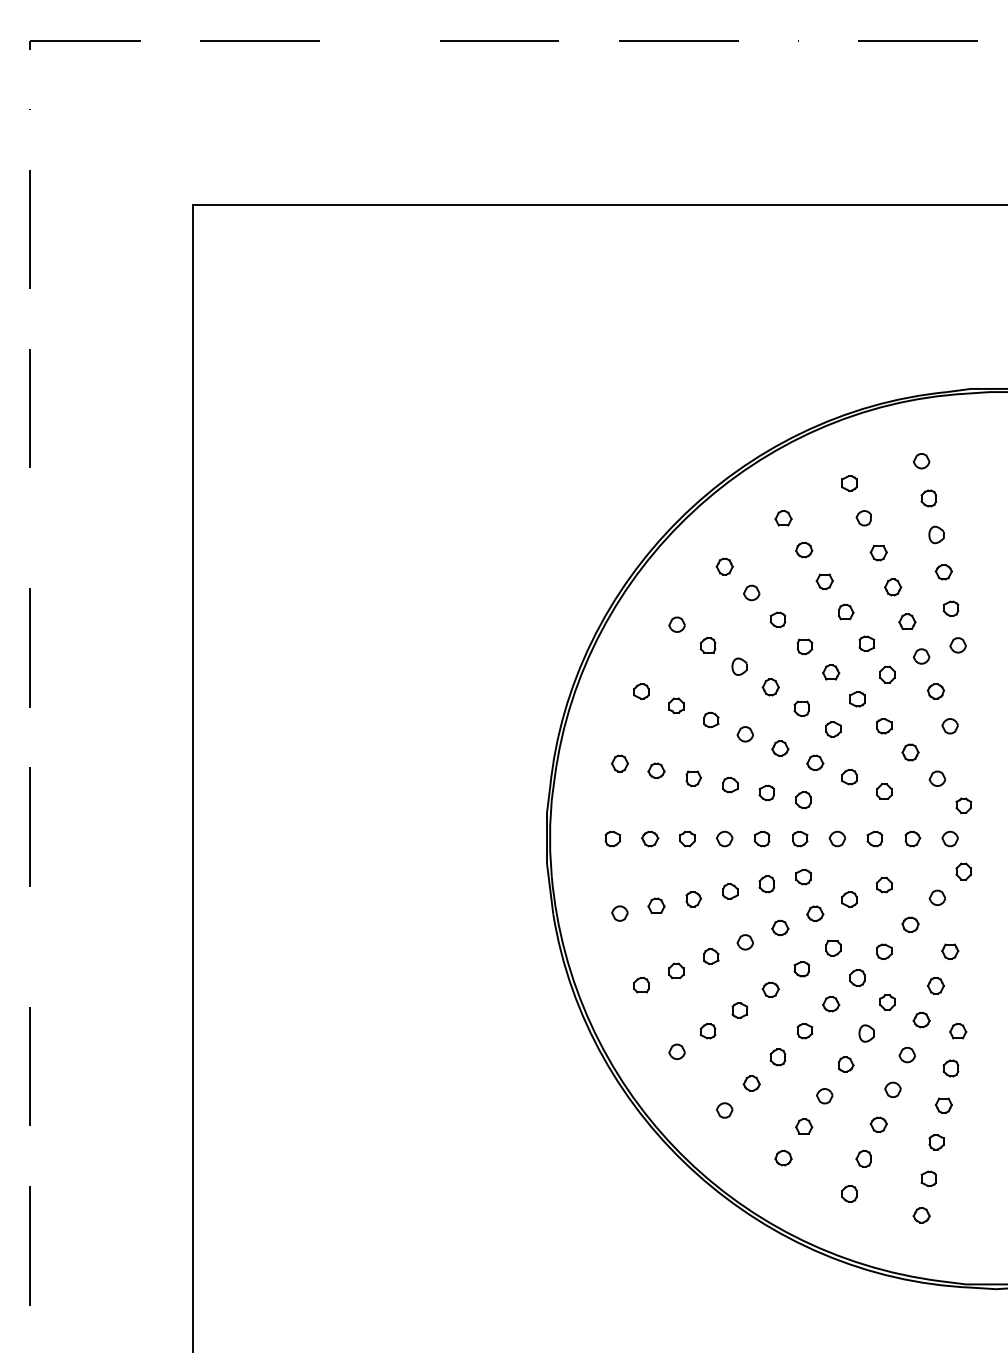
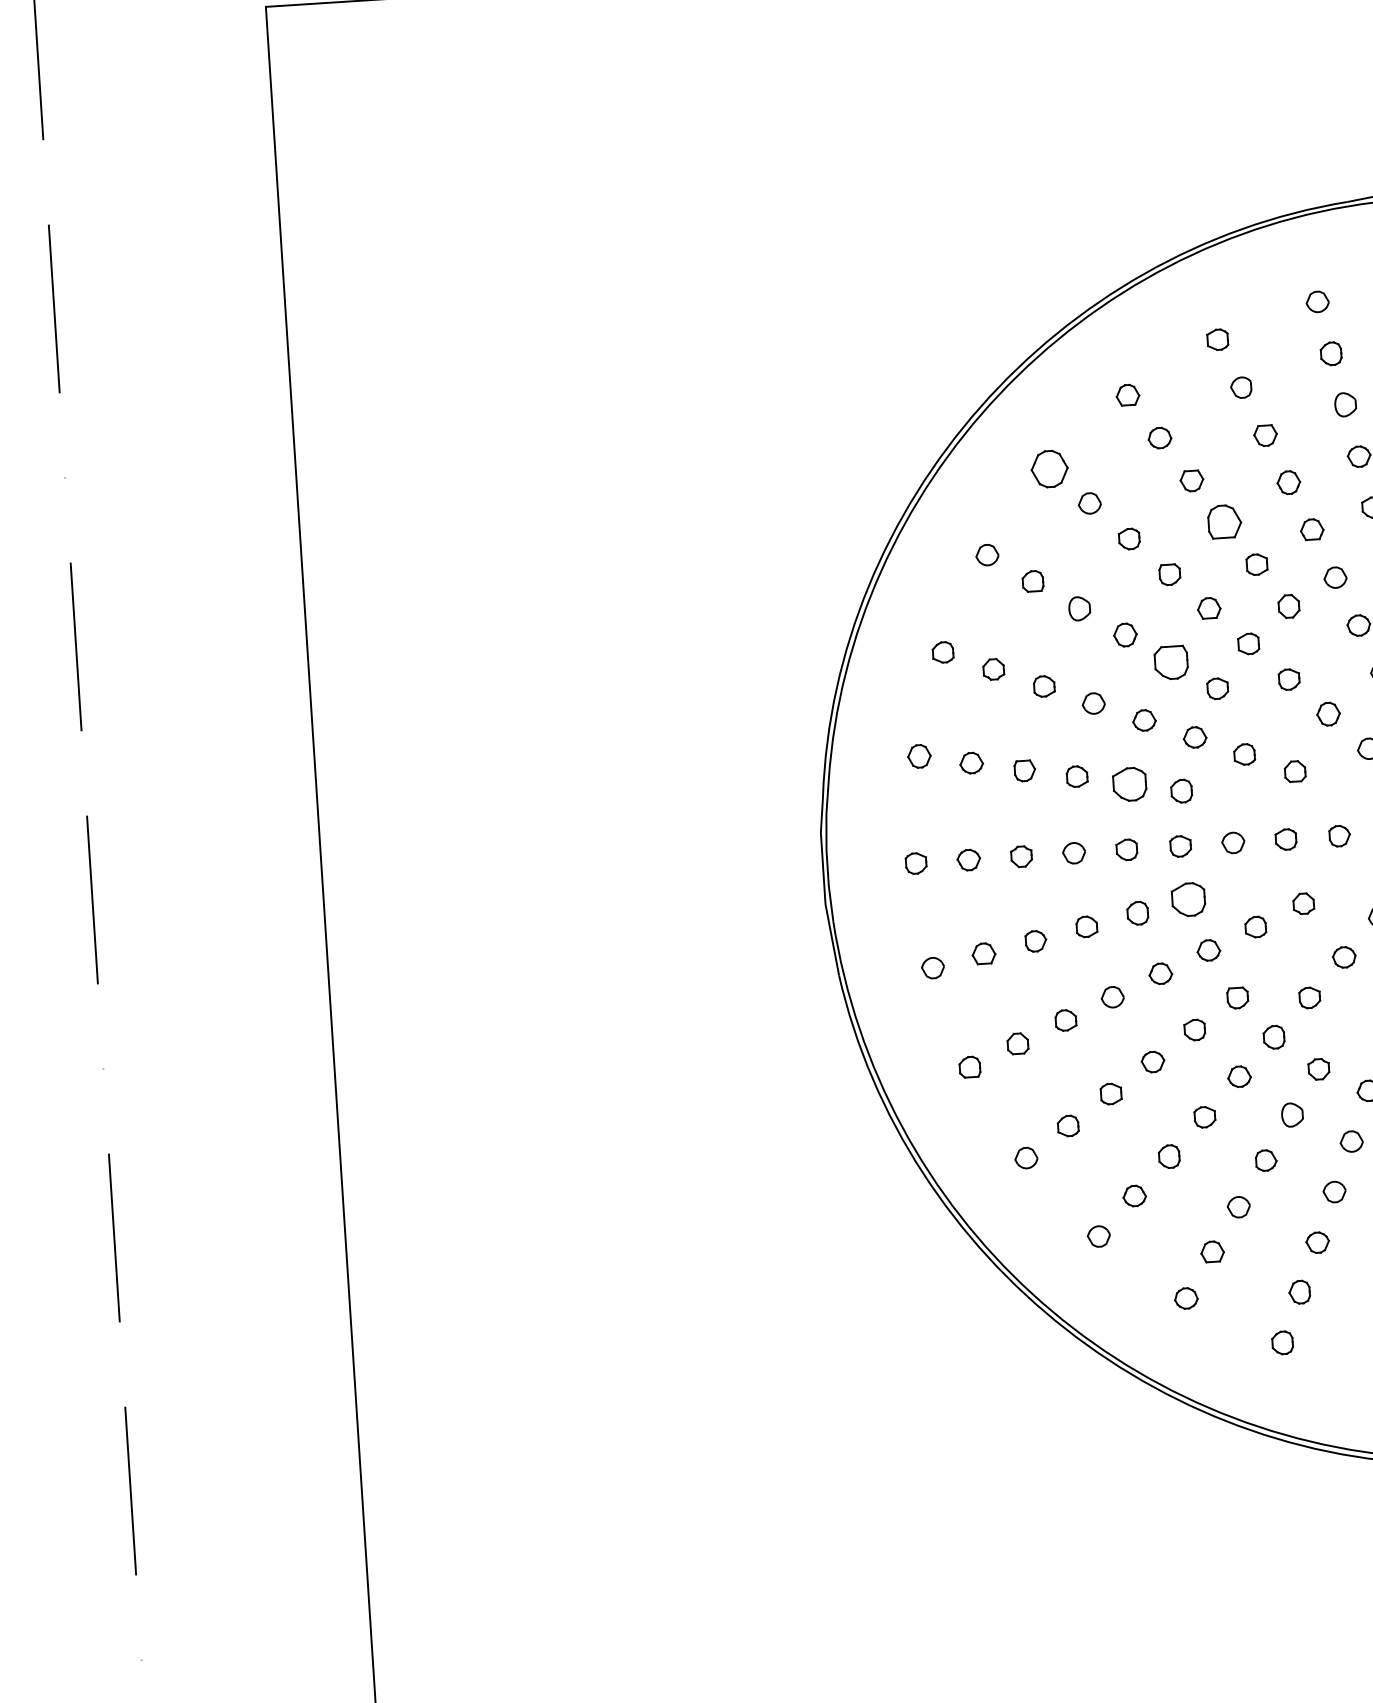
part: (724, 566) -> (1048, 468), size x1.6
part: (846, 611) -> (1225, 520), size x1.6
part: (801, 708) -> (1170, 661), size x1.6
part: (766, 792) -> (1128, 783), size x1.6
part: (803, 877) -> (1188, 900), size x1.6

